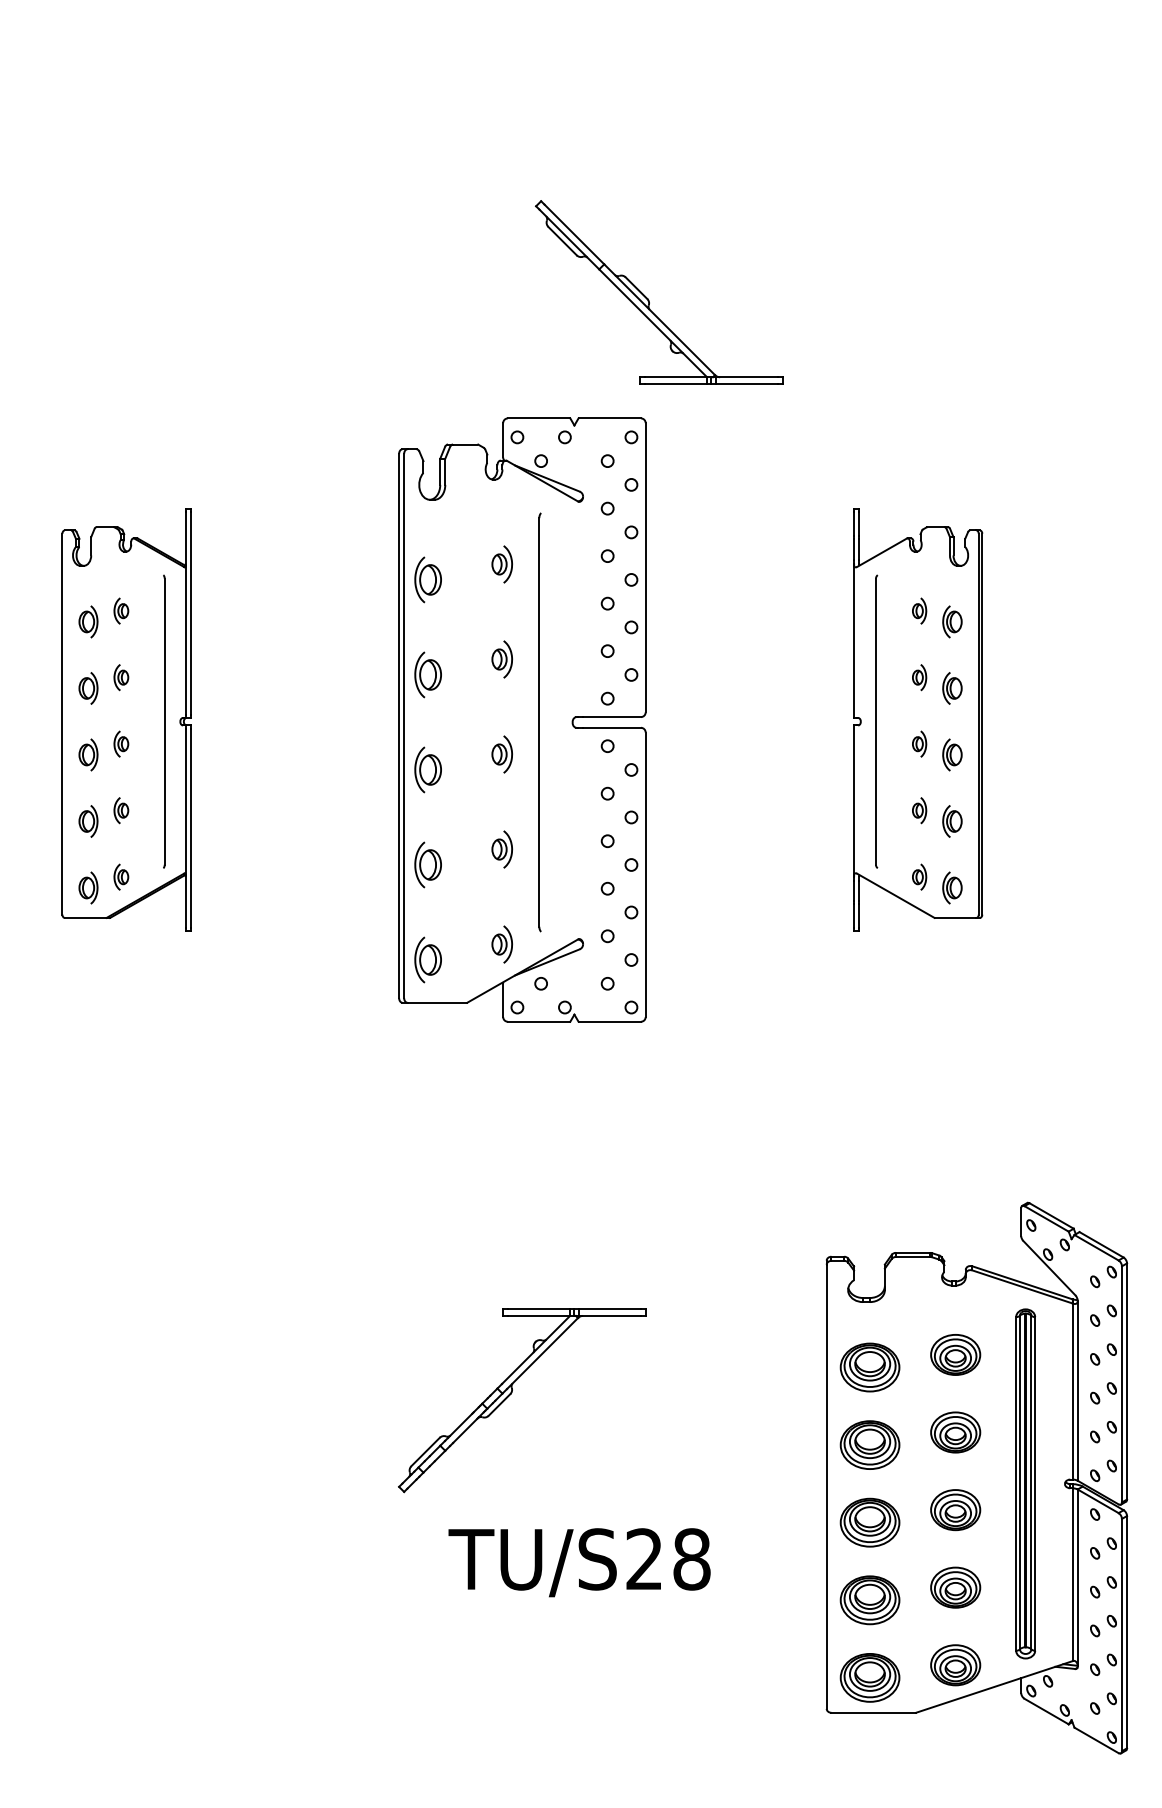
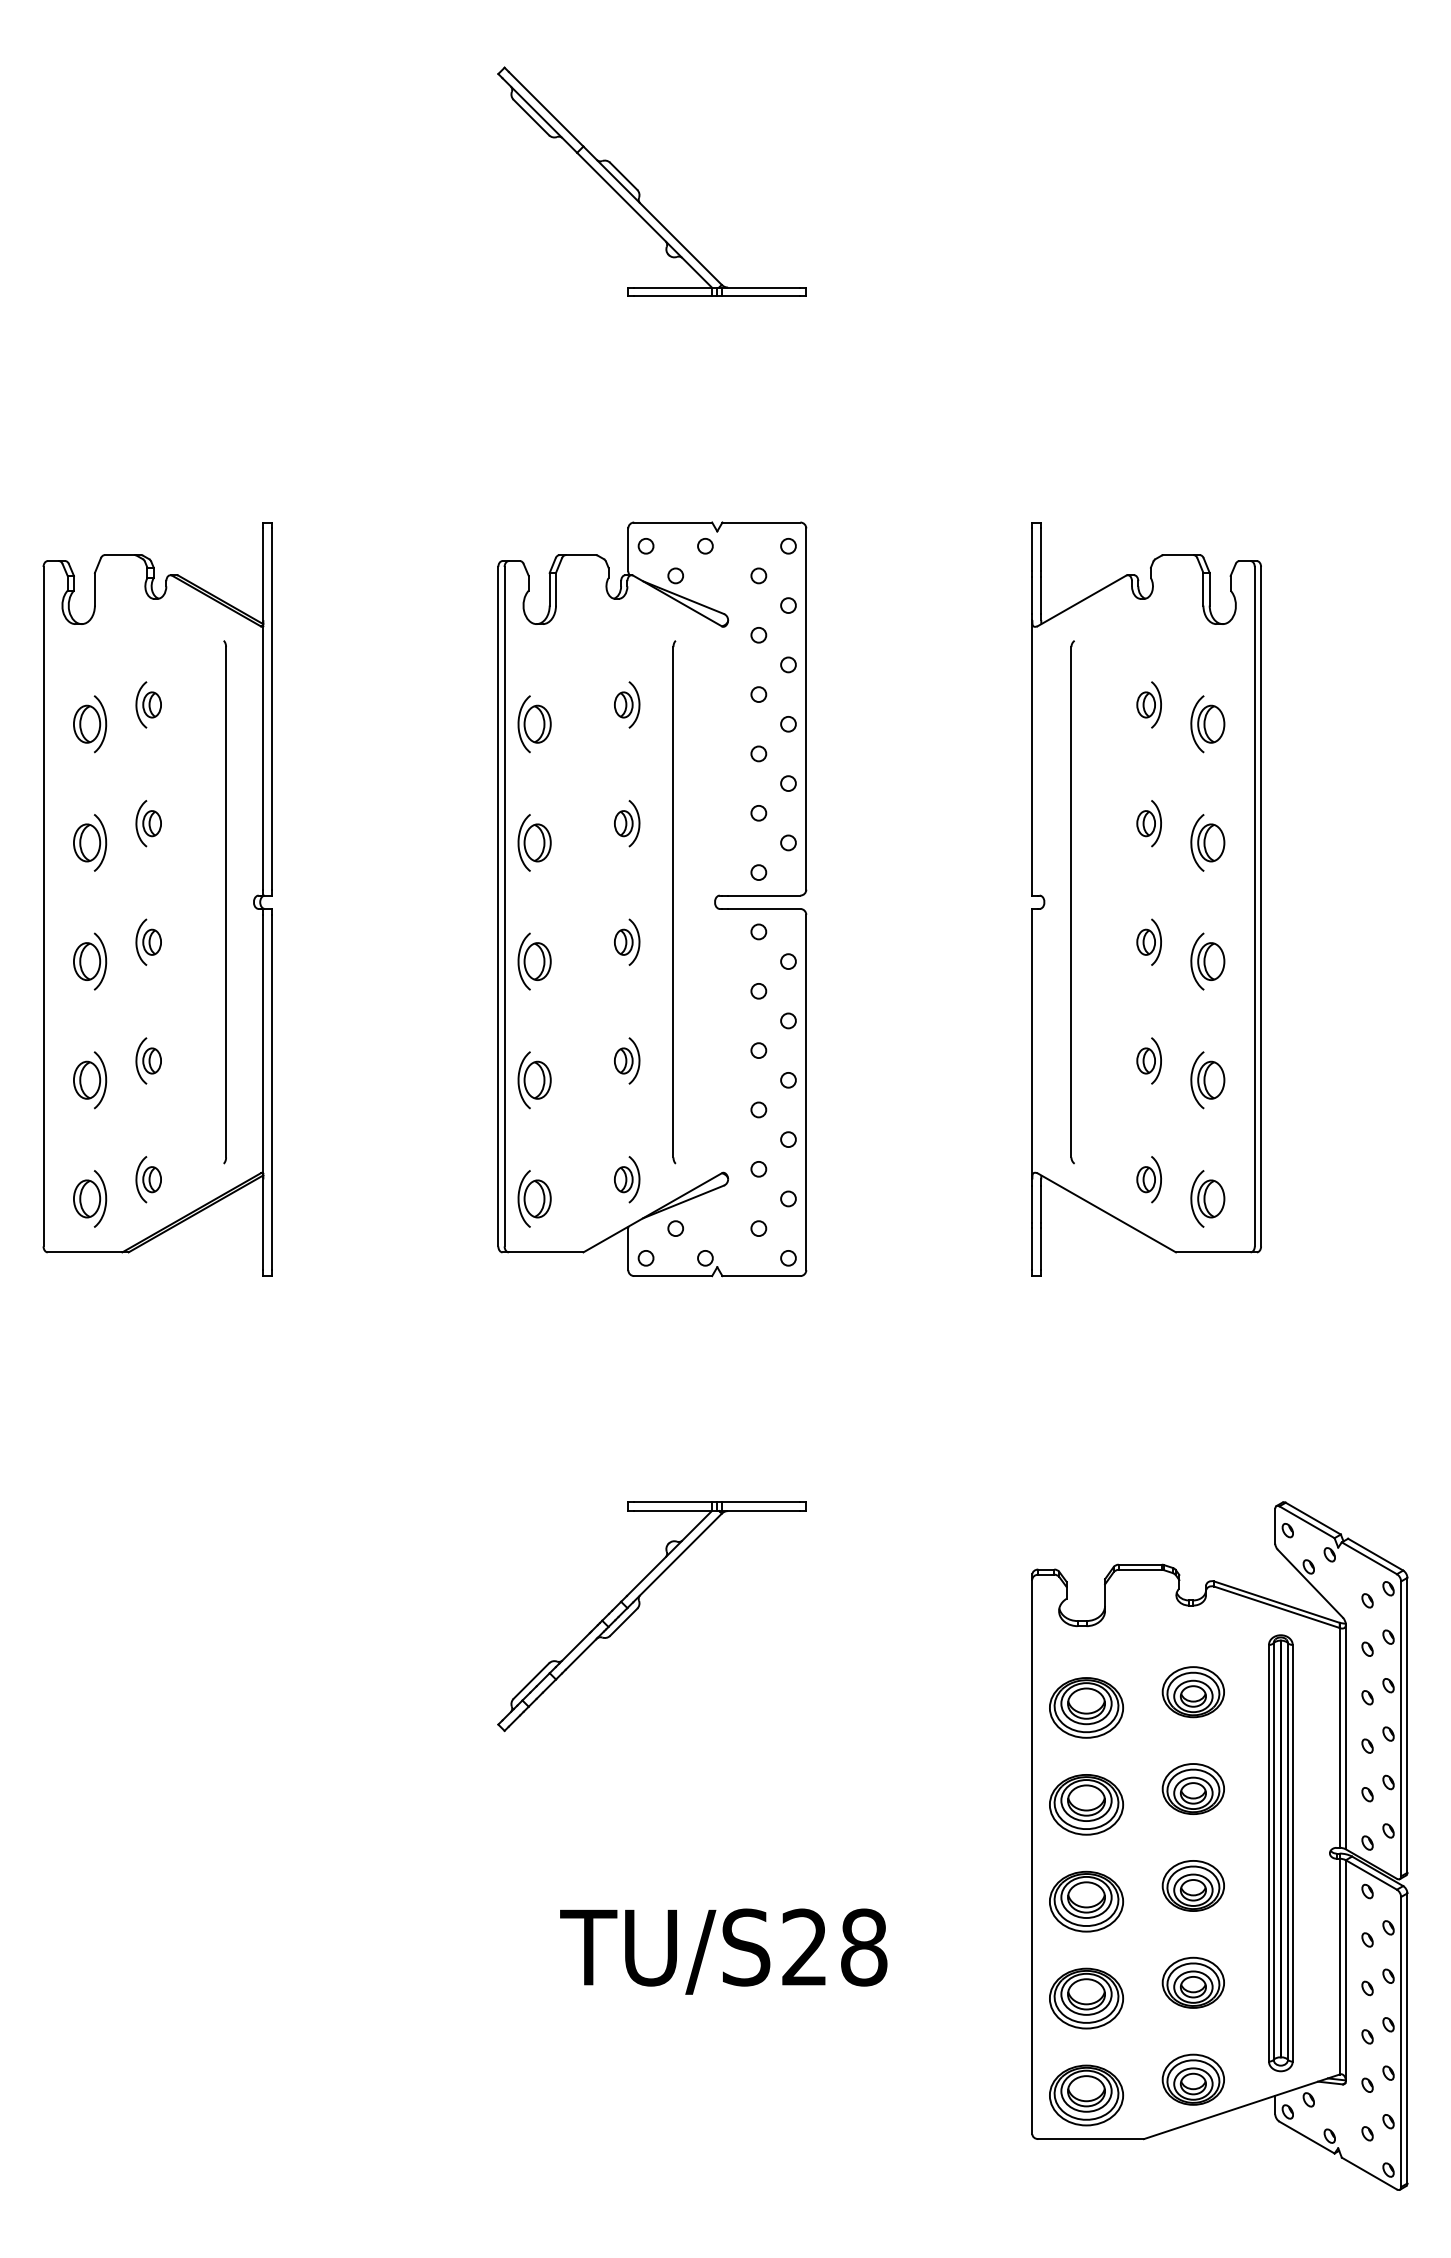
part: (648, 298) -> (638, 189), moved
part: (126, 719) -> (157, 898), size x1.43
part: (917, 719) -> (1145, 898), size x1.43
part: (511, 1394) -> (638, 1609), moved

